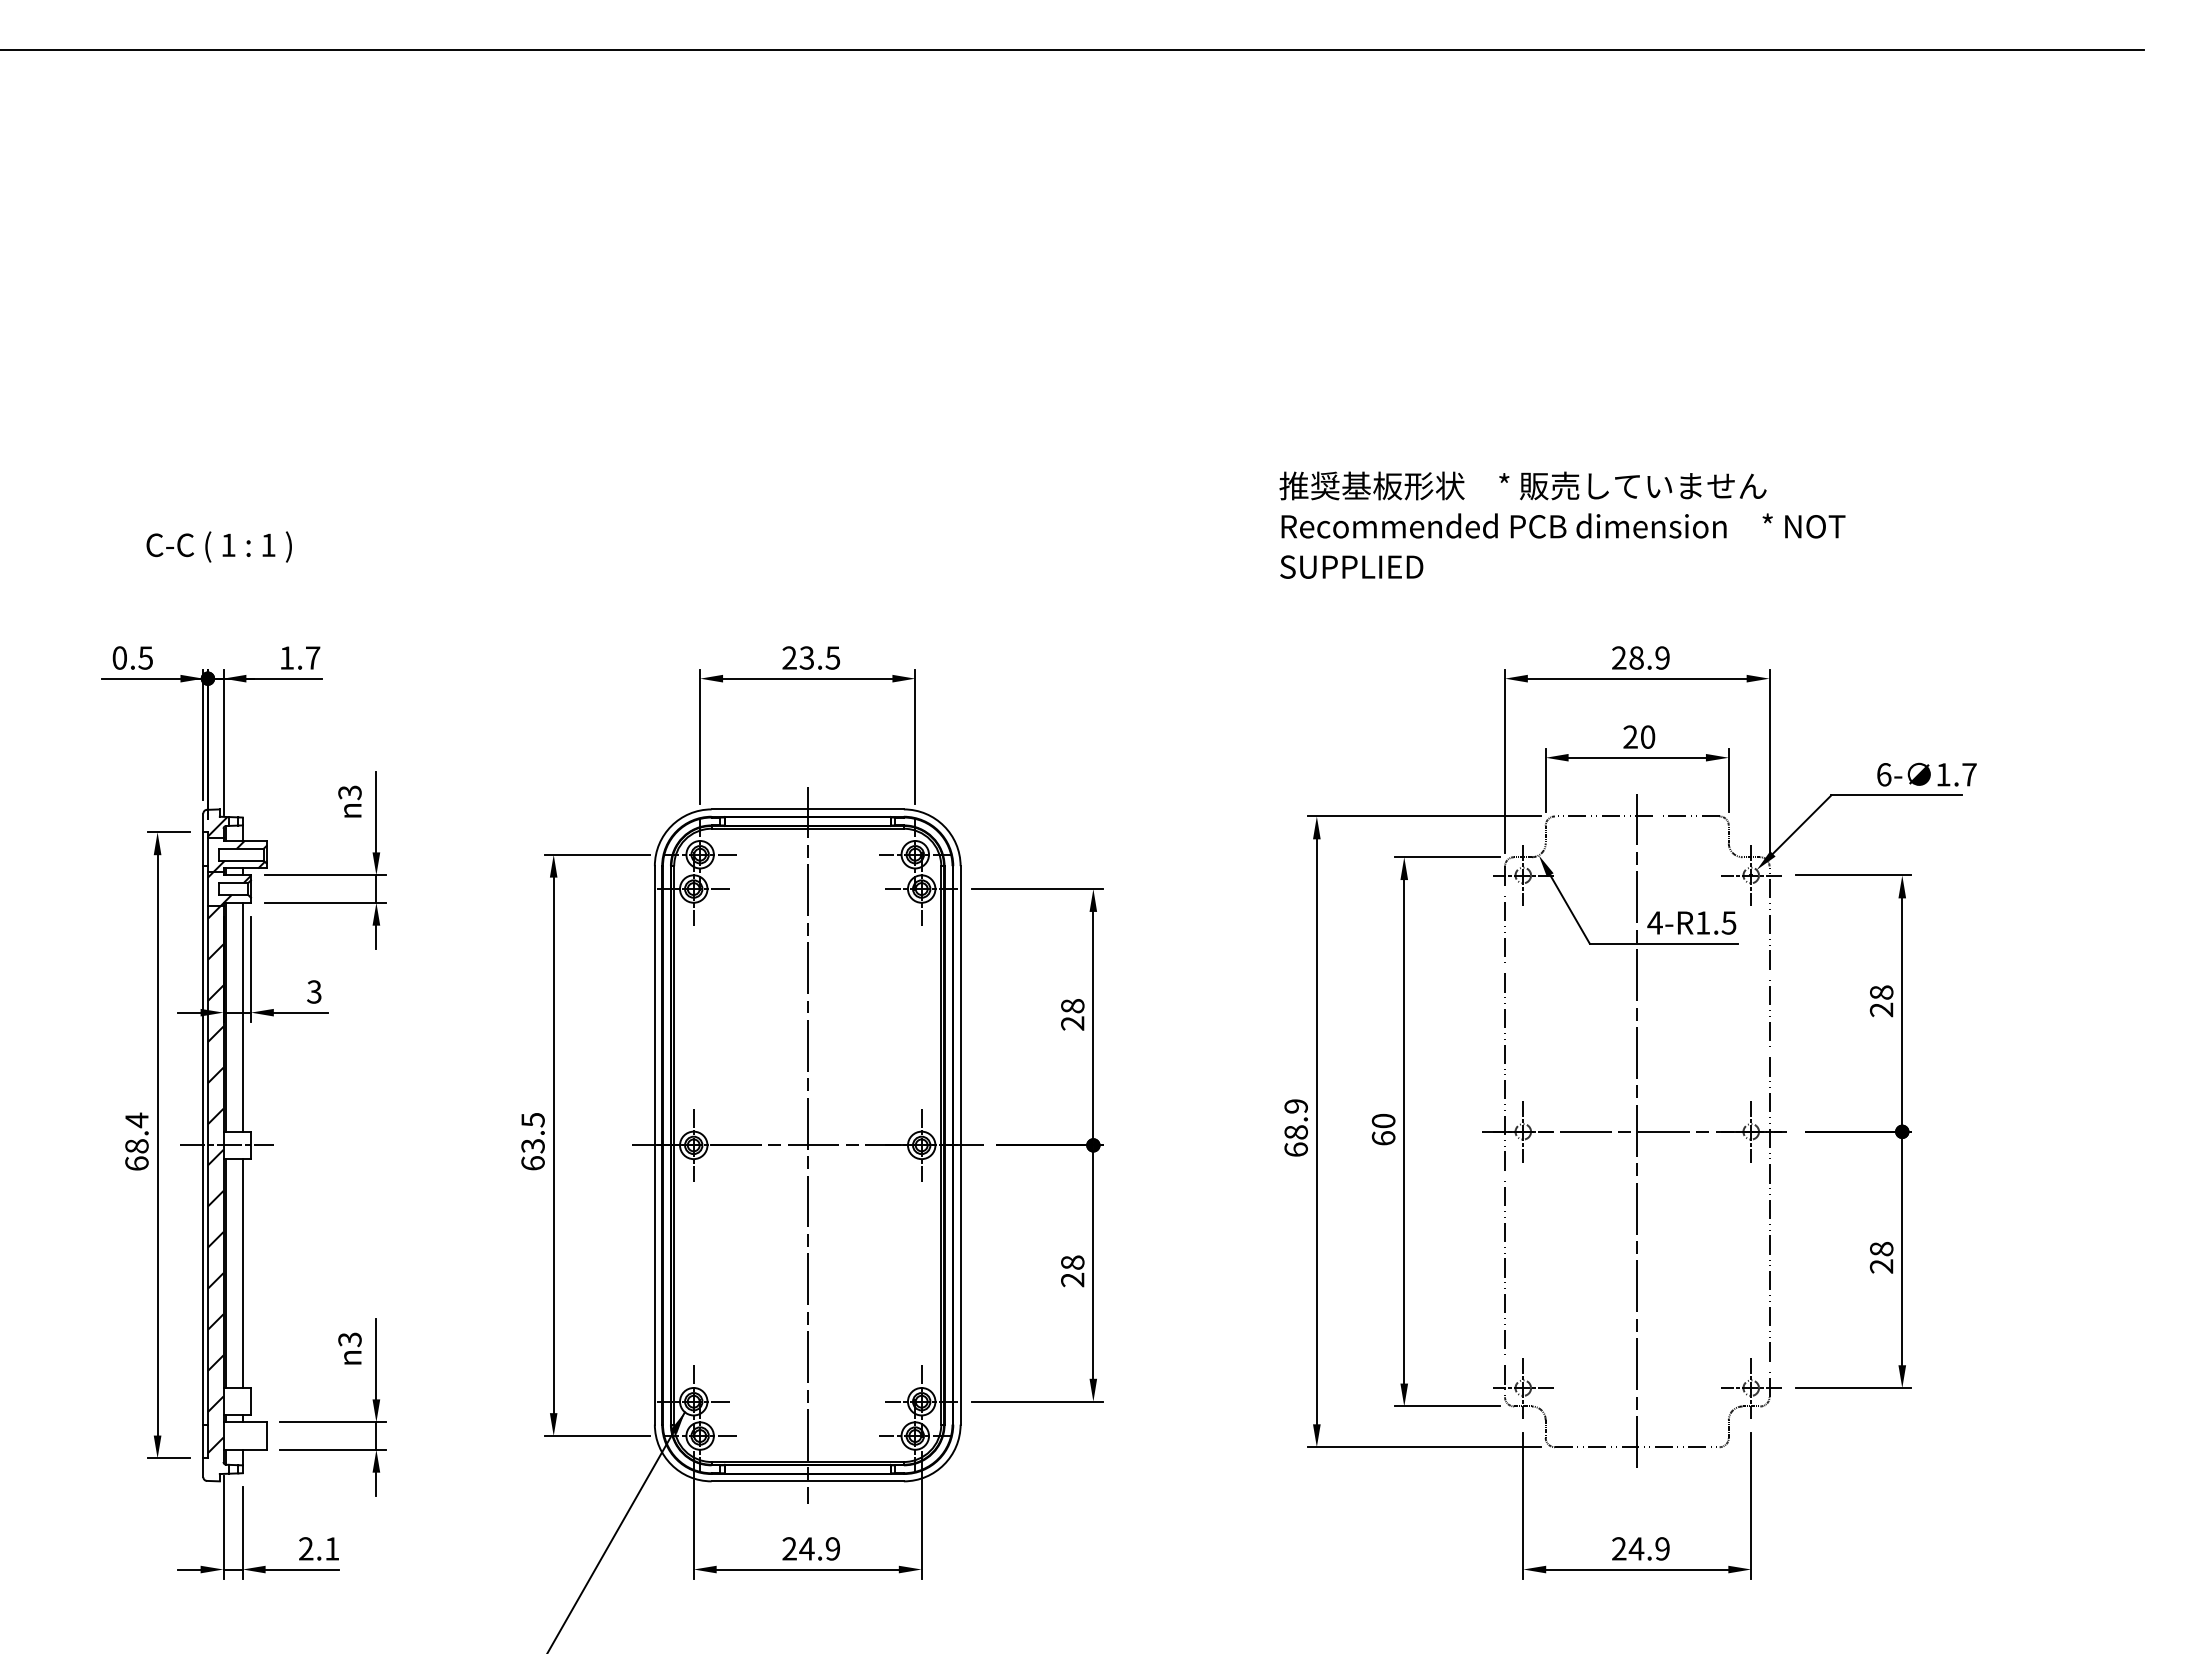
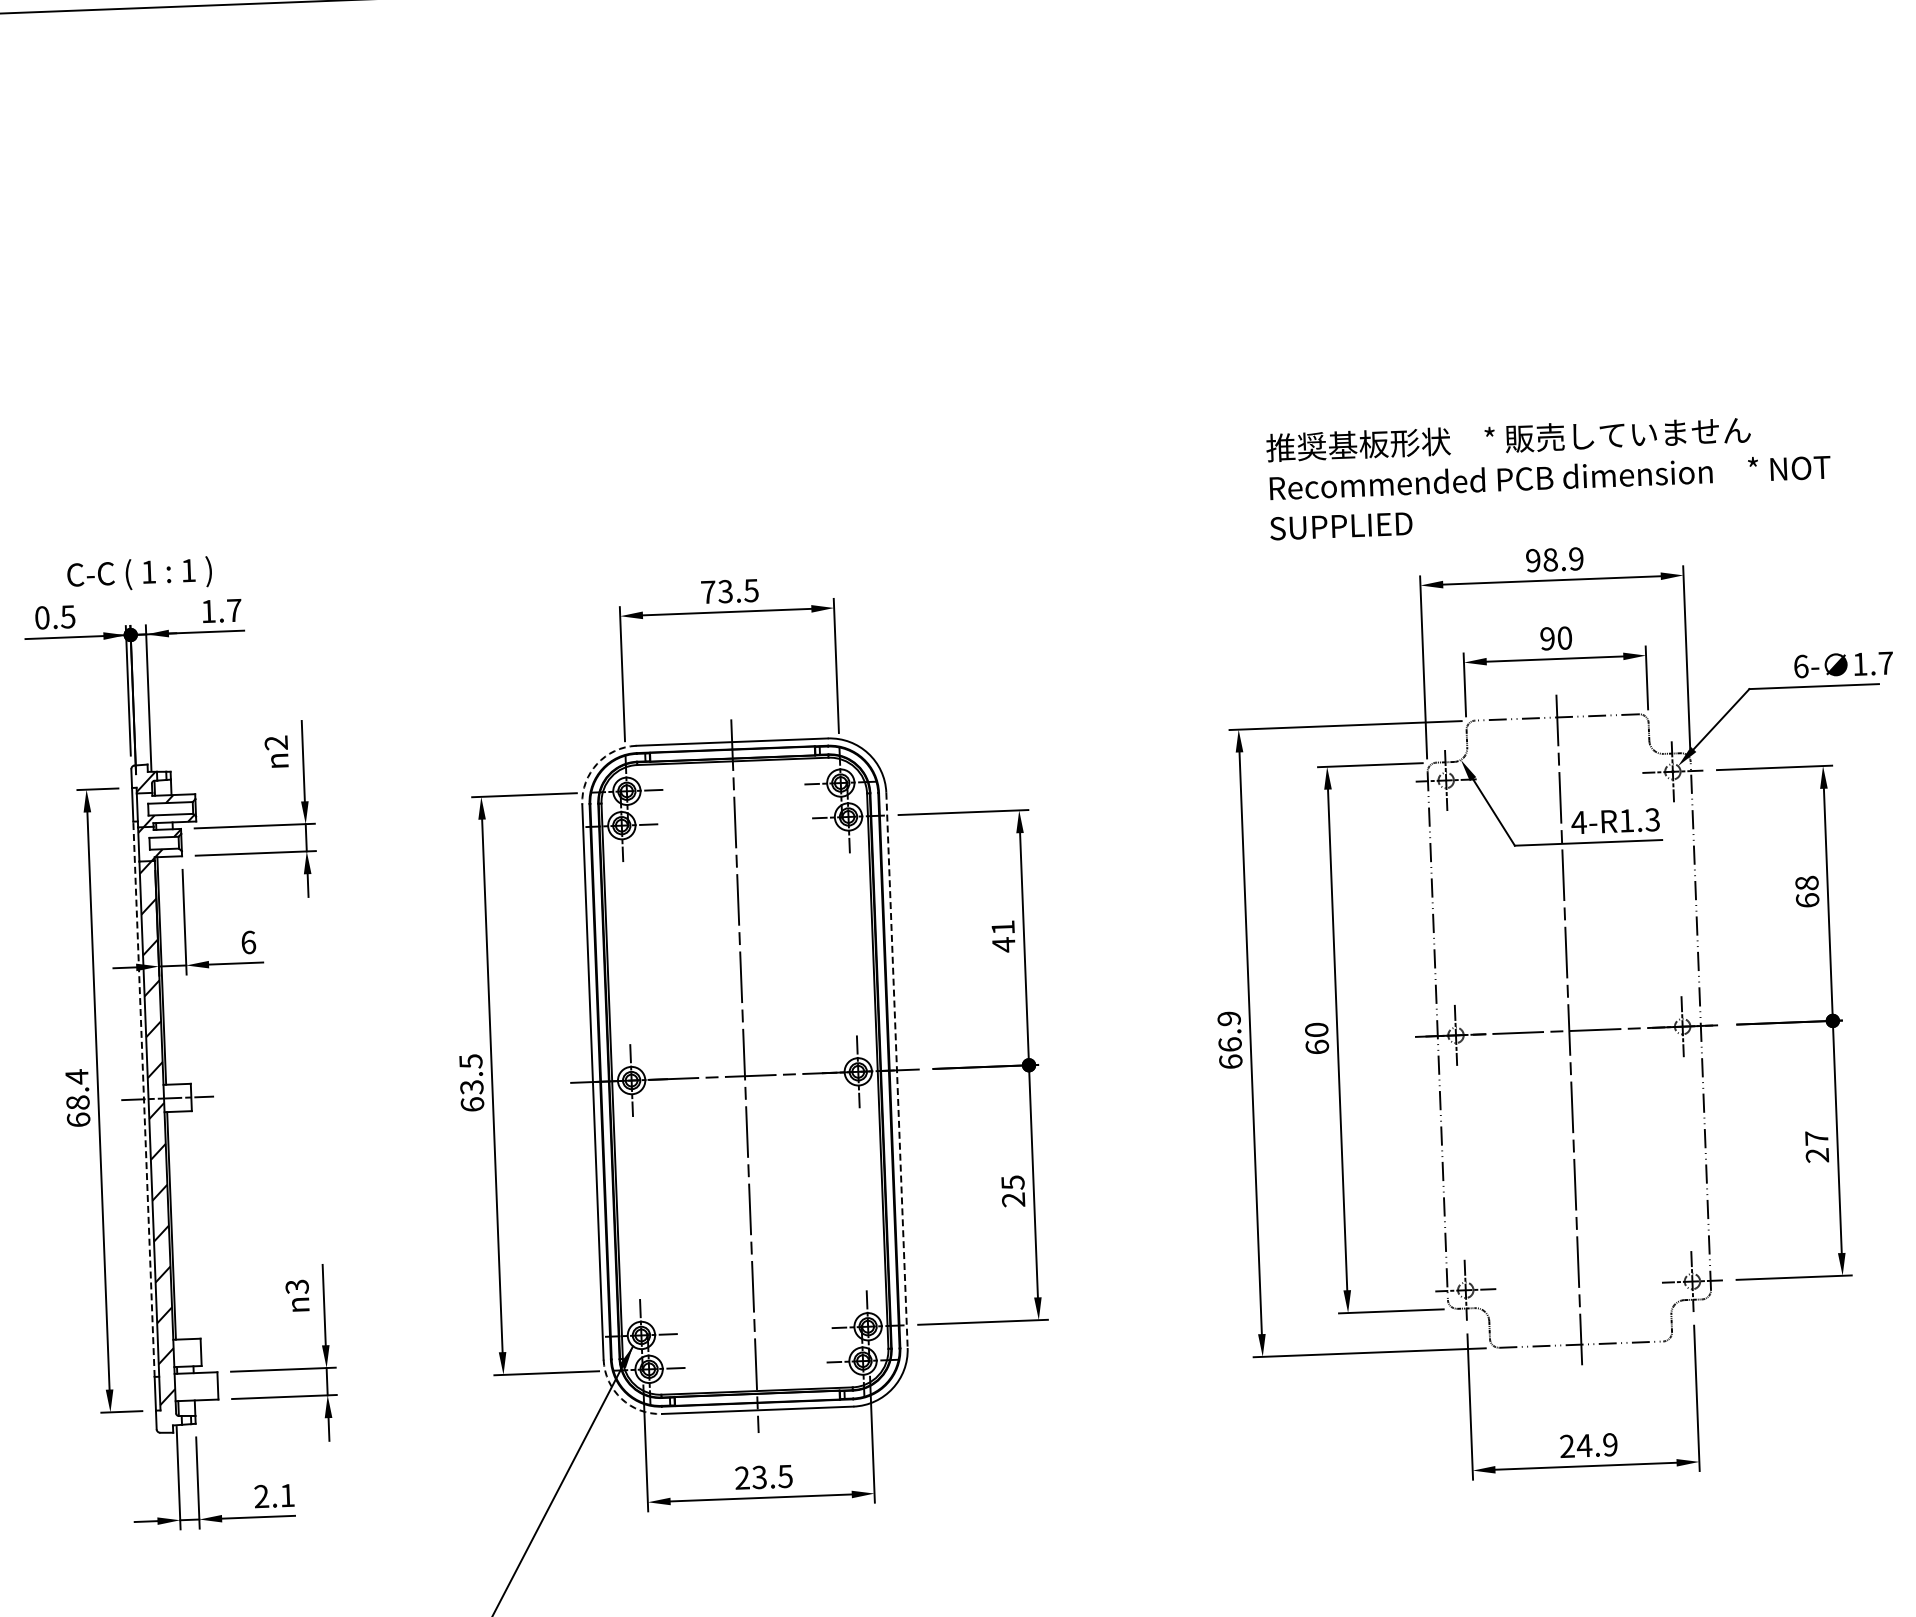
text: (1562, 524) -> (1549, 475), moved
text: (218, 546) -> (138, 573), moved
text: (789, 657) -> (708, 591), 23.5 -> 73.5
text: (1619, 657) -> (1533, 560), 28.9 -> 98.9
text: (1630, 736) -> (1547, 638), 20 -> 90
text: (349, 792) -> (275, 742), 3 -> 2
arc: (671, 826) -> (597, 764), solid -> dashed
text: (1729, 922) -> (1653, 819), 4-R1.5 -> 4-R1.3
text: (314, 991) -> (248, 942), 3 -> 6
text: (1881, 1009) -> (1807, 900), 28 -> 68
text: (1072, 1015) -> (1003, 936), 28 -> 41
line: (242, 1016) -> (177, 969), removed
text: (1295, 1132) -> (1229, 1044), 68.9 -> 66.9
line: (203, 1144) -> (144, 1098), solid -> dashed
line: (960, 1145) -> (896, 1070), solid -> dashed
text: (1881, 1248) -> (1816, 1137), 28 -> 27
text: (1072, 1262) -> (1012, 1182), 28 -> 25
line: (242, 1273) -> (187, 1225), removed
arc: (671, 1464) -> (621, 1398), solid -> dashed
text: (819, 1548) -> (772, 1476), 24.9 -> 23.5

